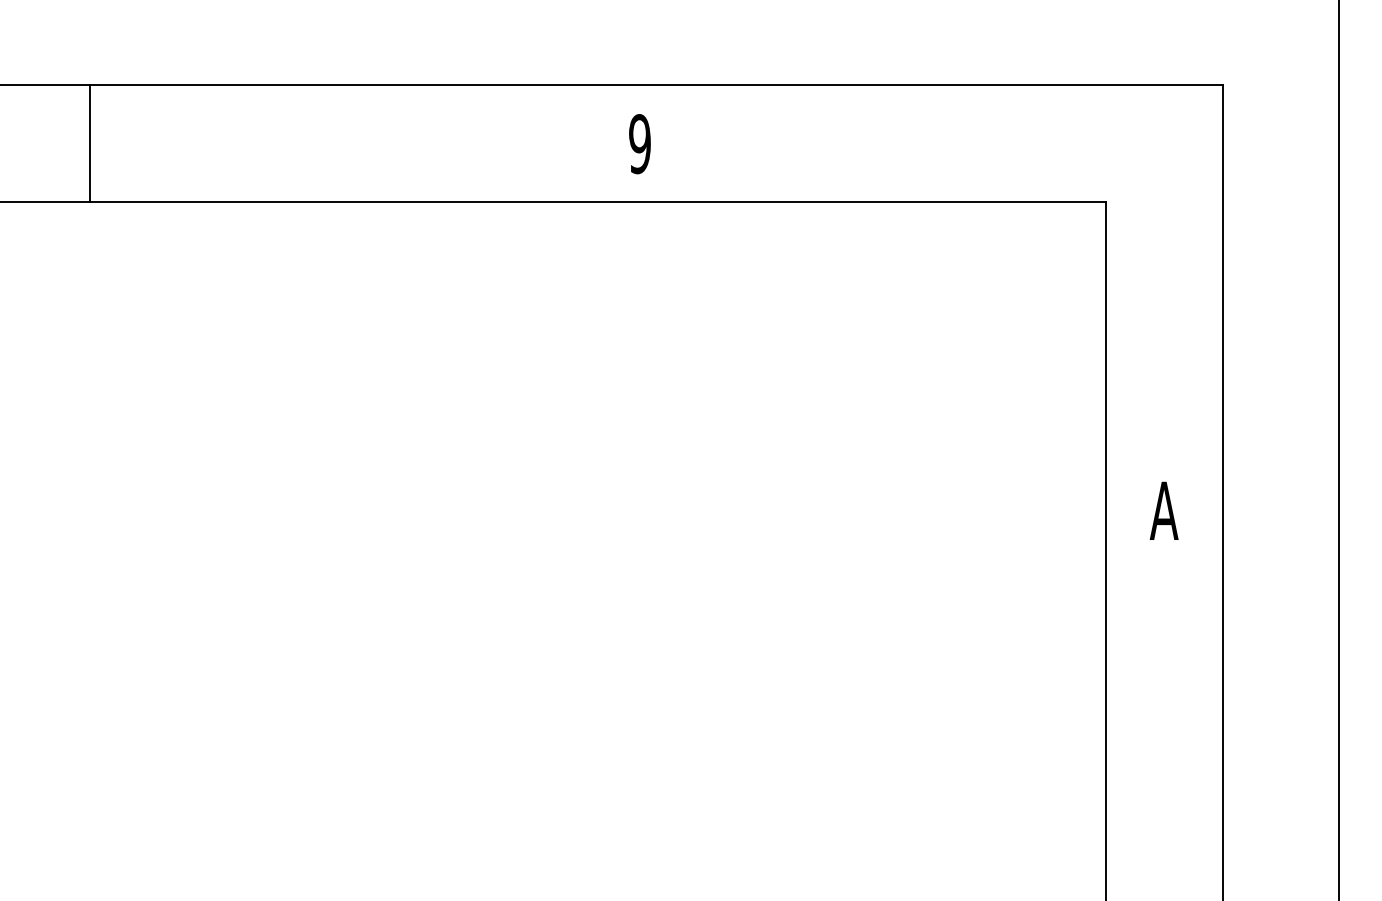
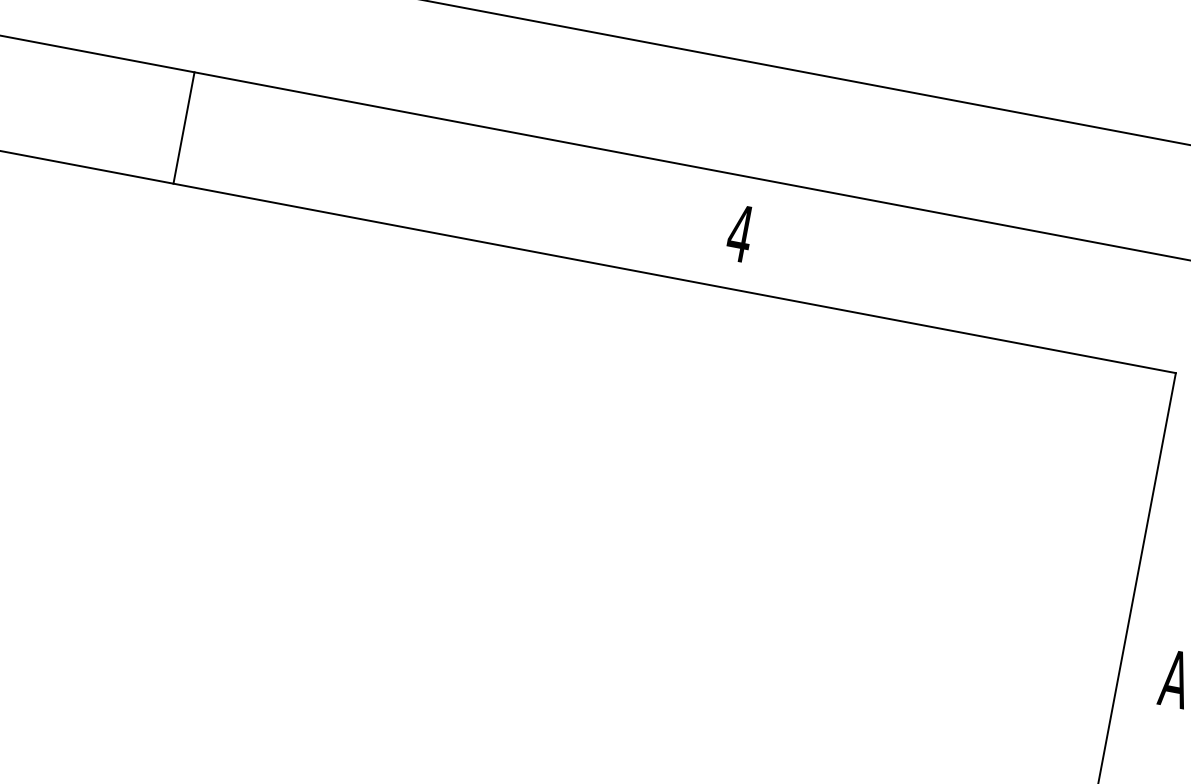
line: (90, 143) -> (184, 127), moved
text: (639, 144) -> (739, 233), 9 -> 4

